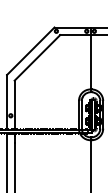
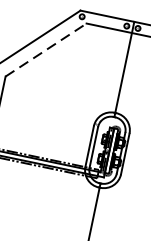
line: (37, 57) -> (46, 49), solid -> dashed

